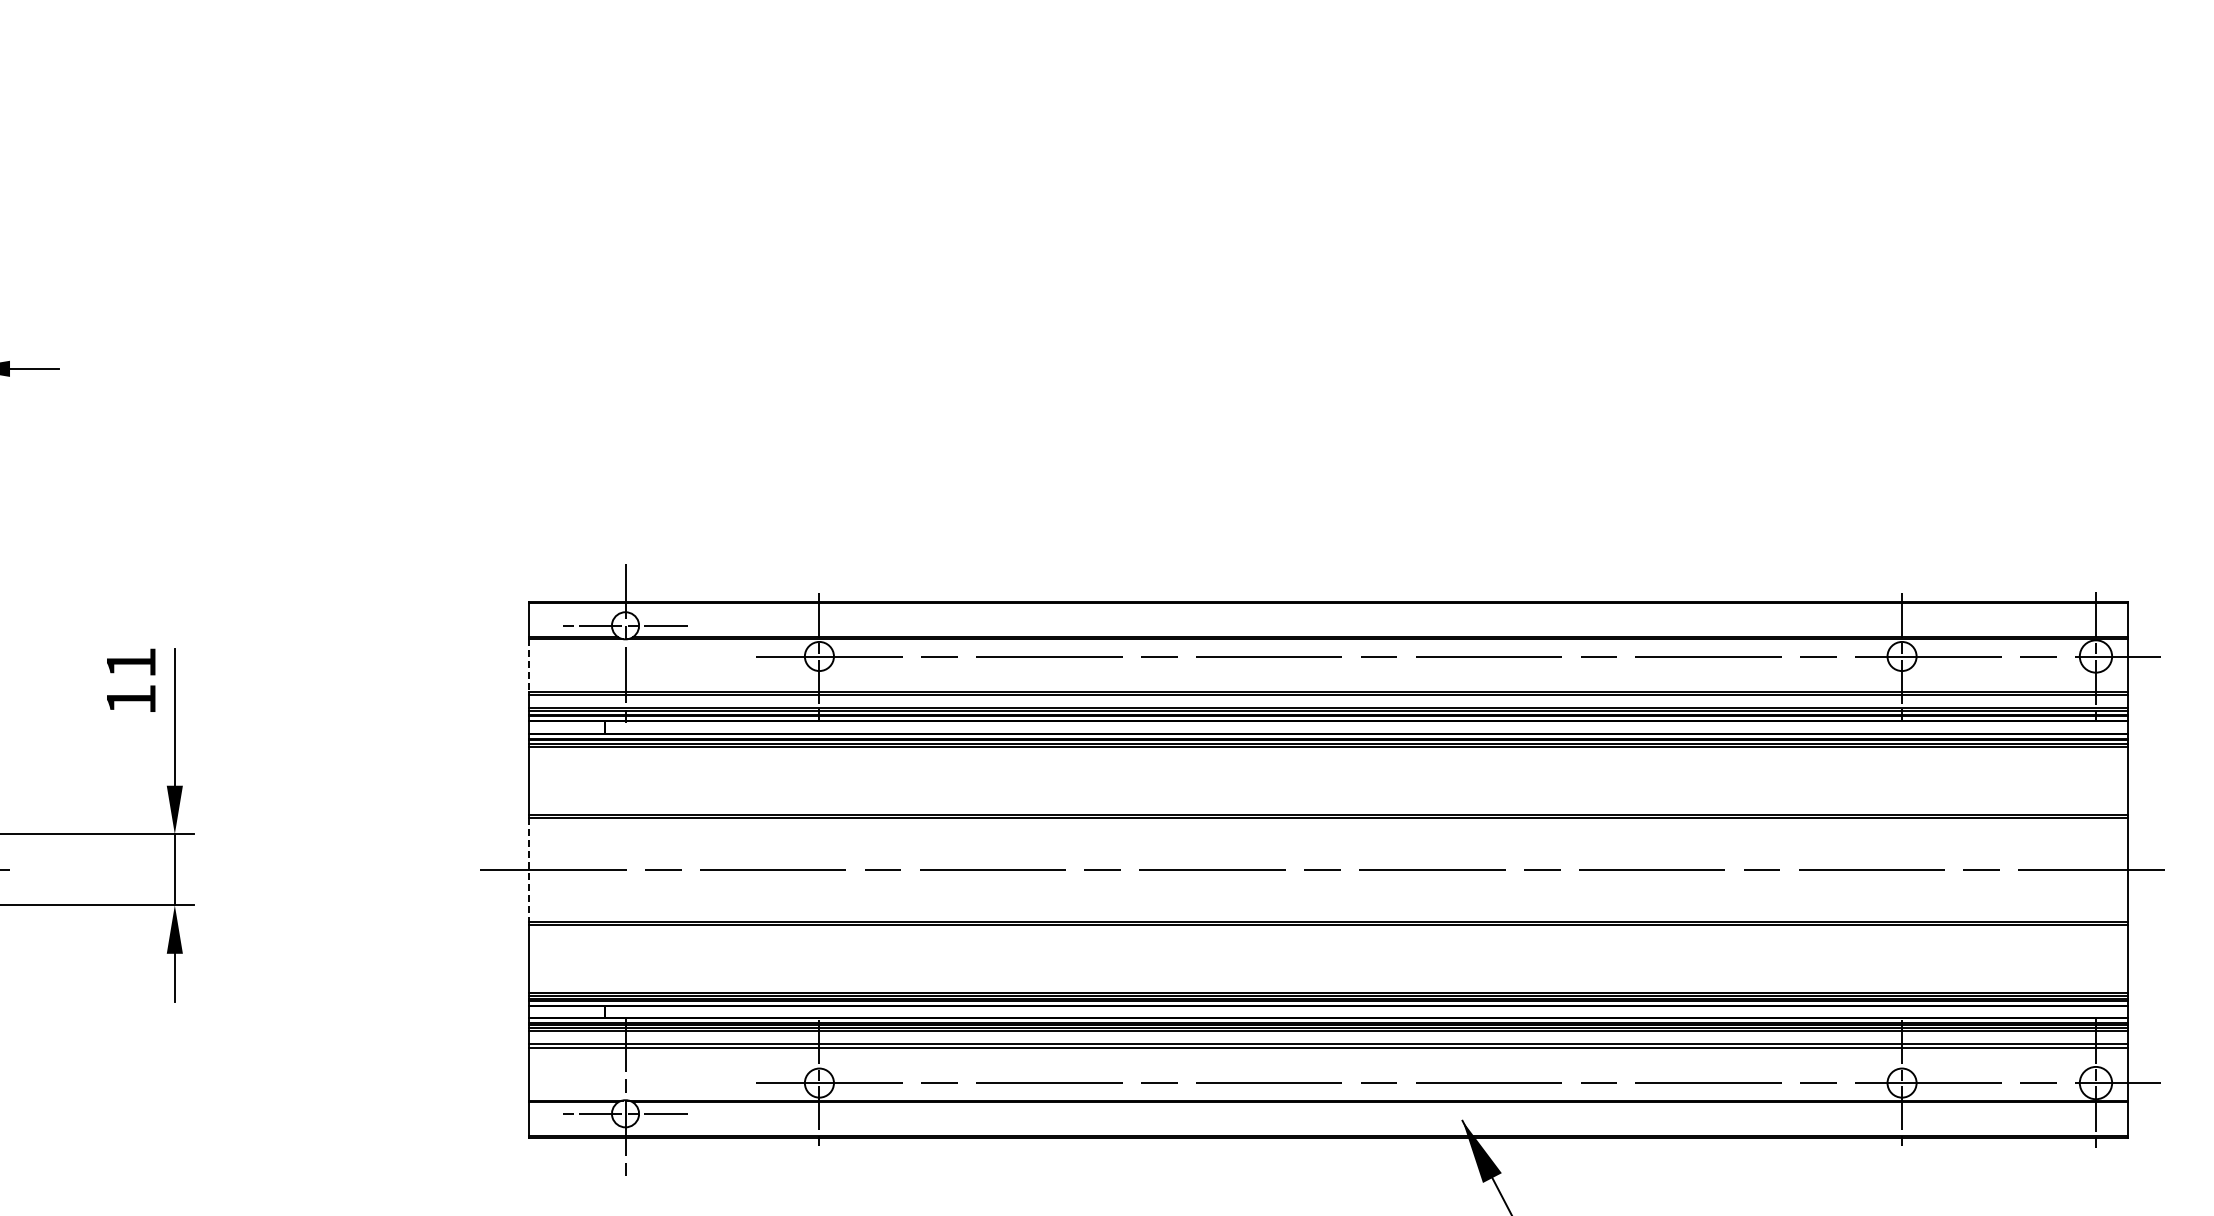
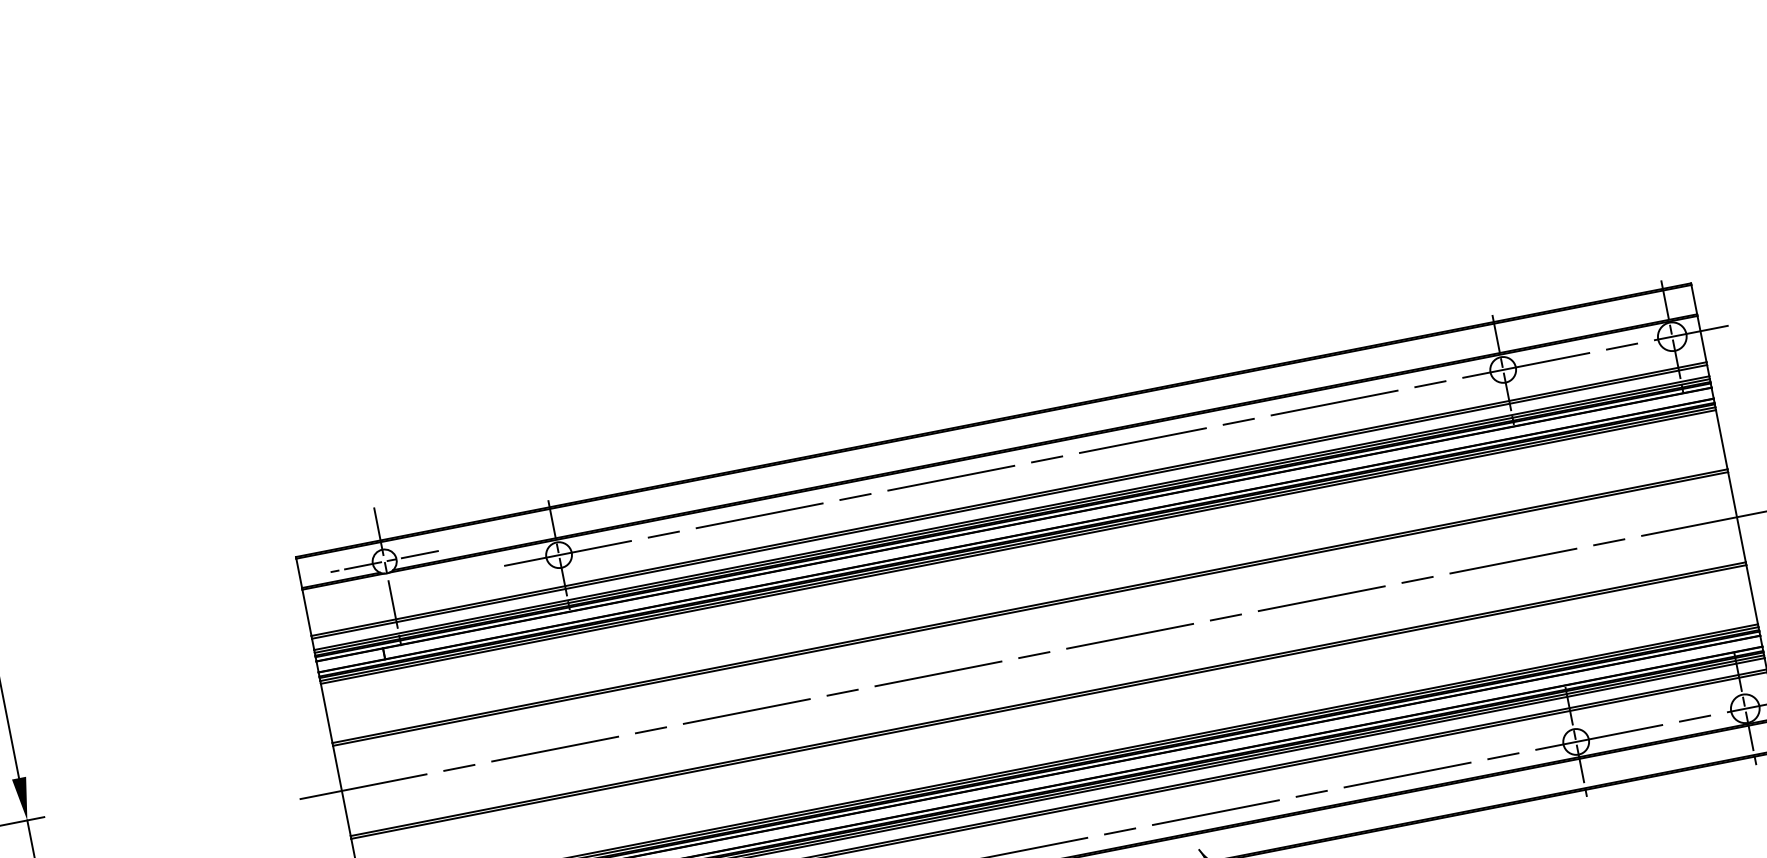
line: (528, 665) -> (306, 612), dashed -> solid
line: (528, 869) -> (341, 790), dashed -> solid

